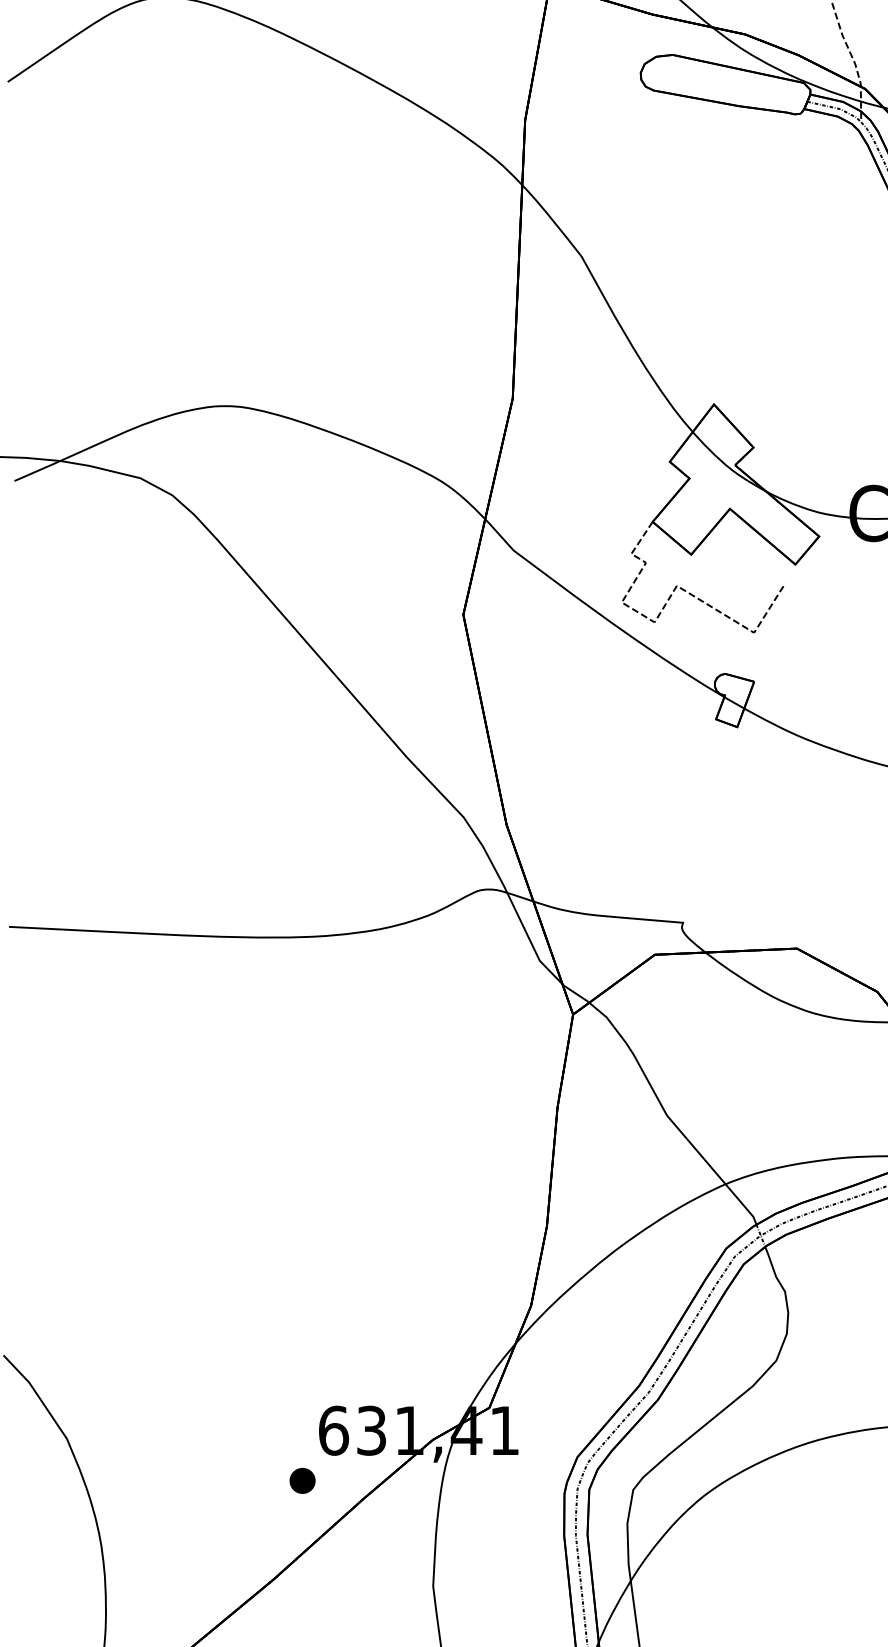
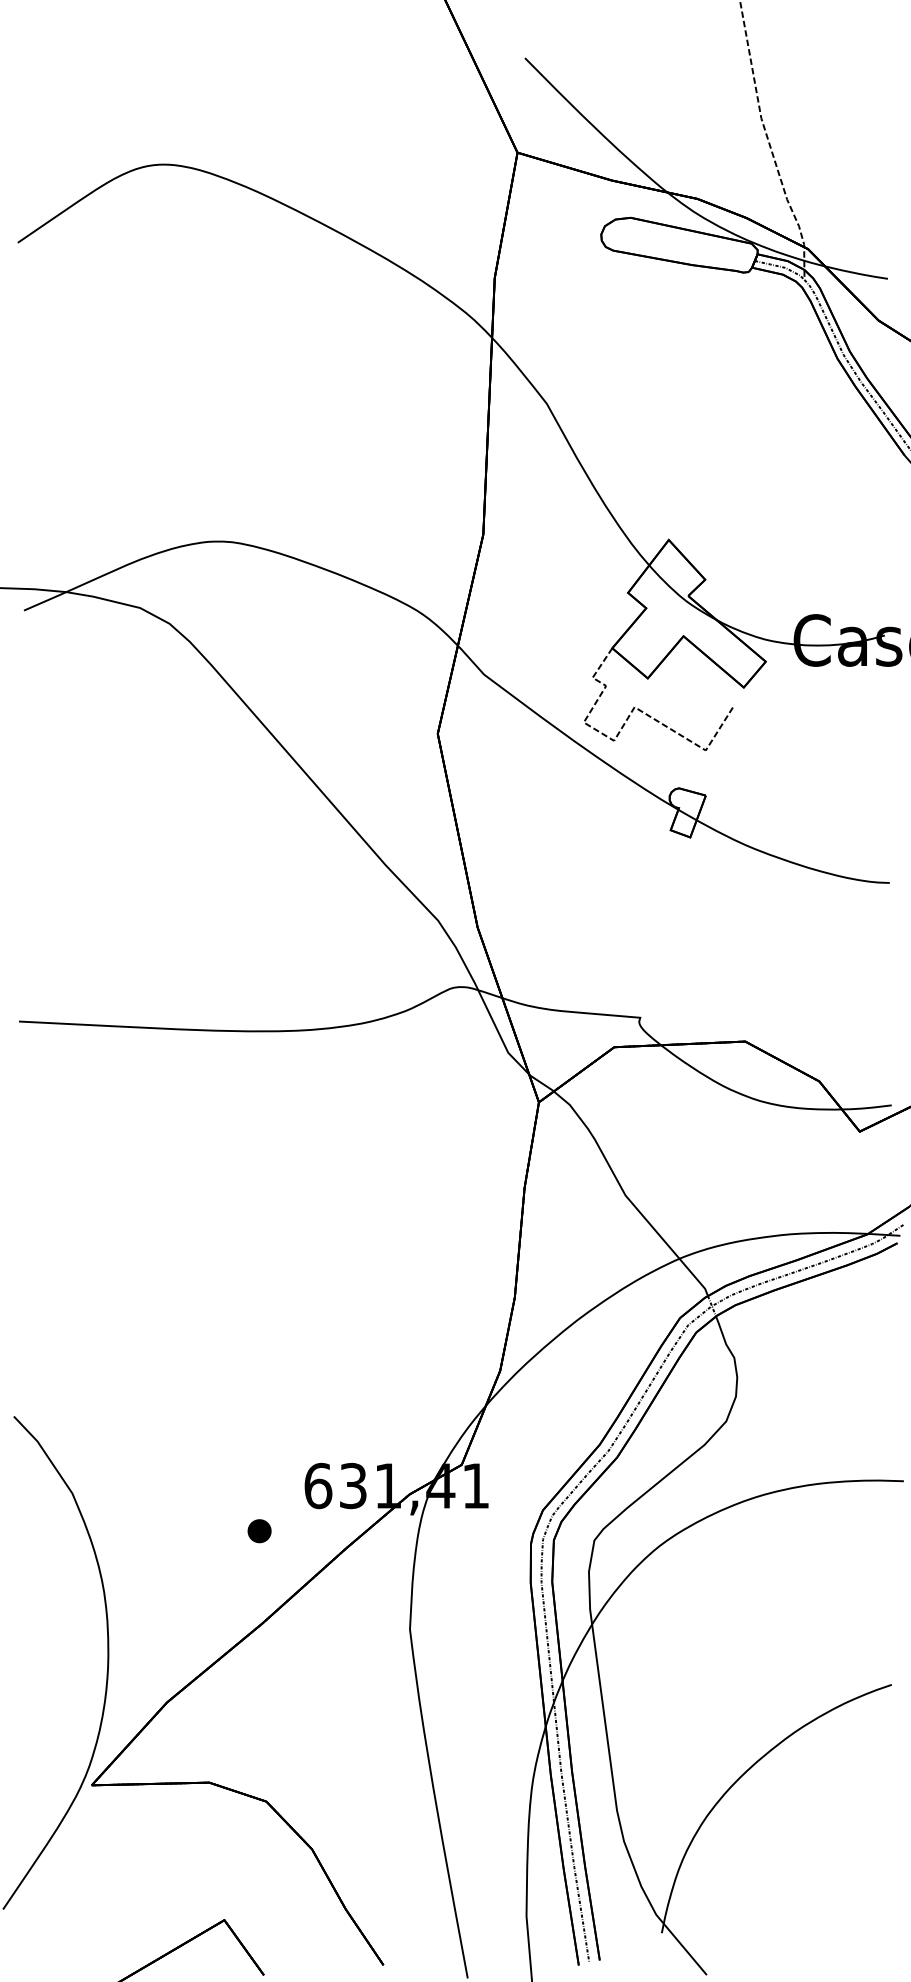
part: (302, 1481) -> (259, 1531), moved

